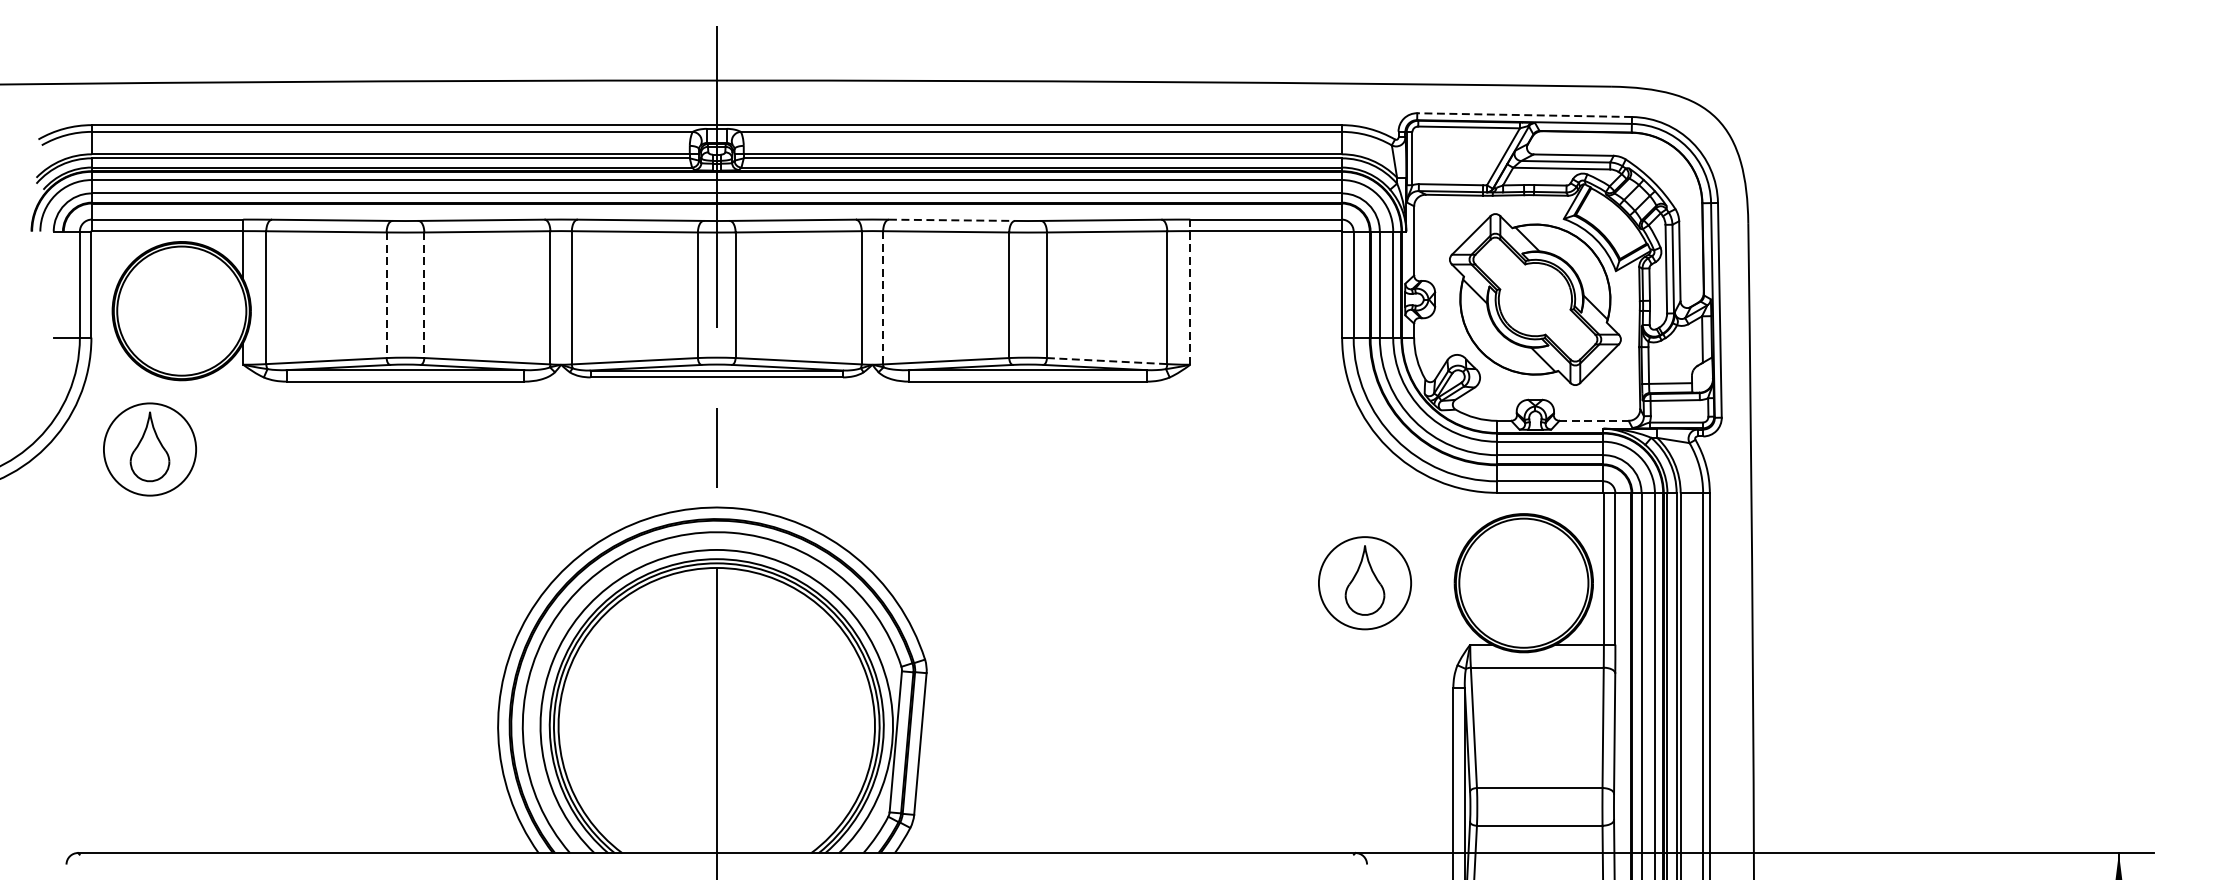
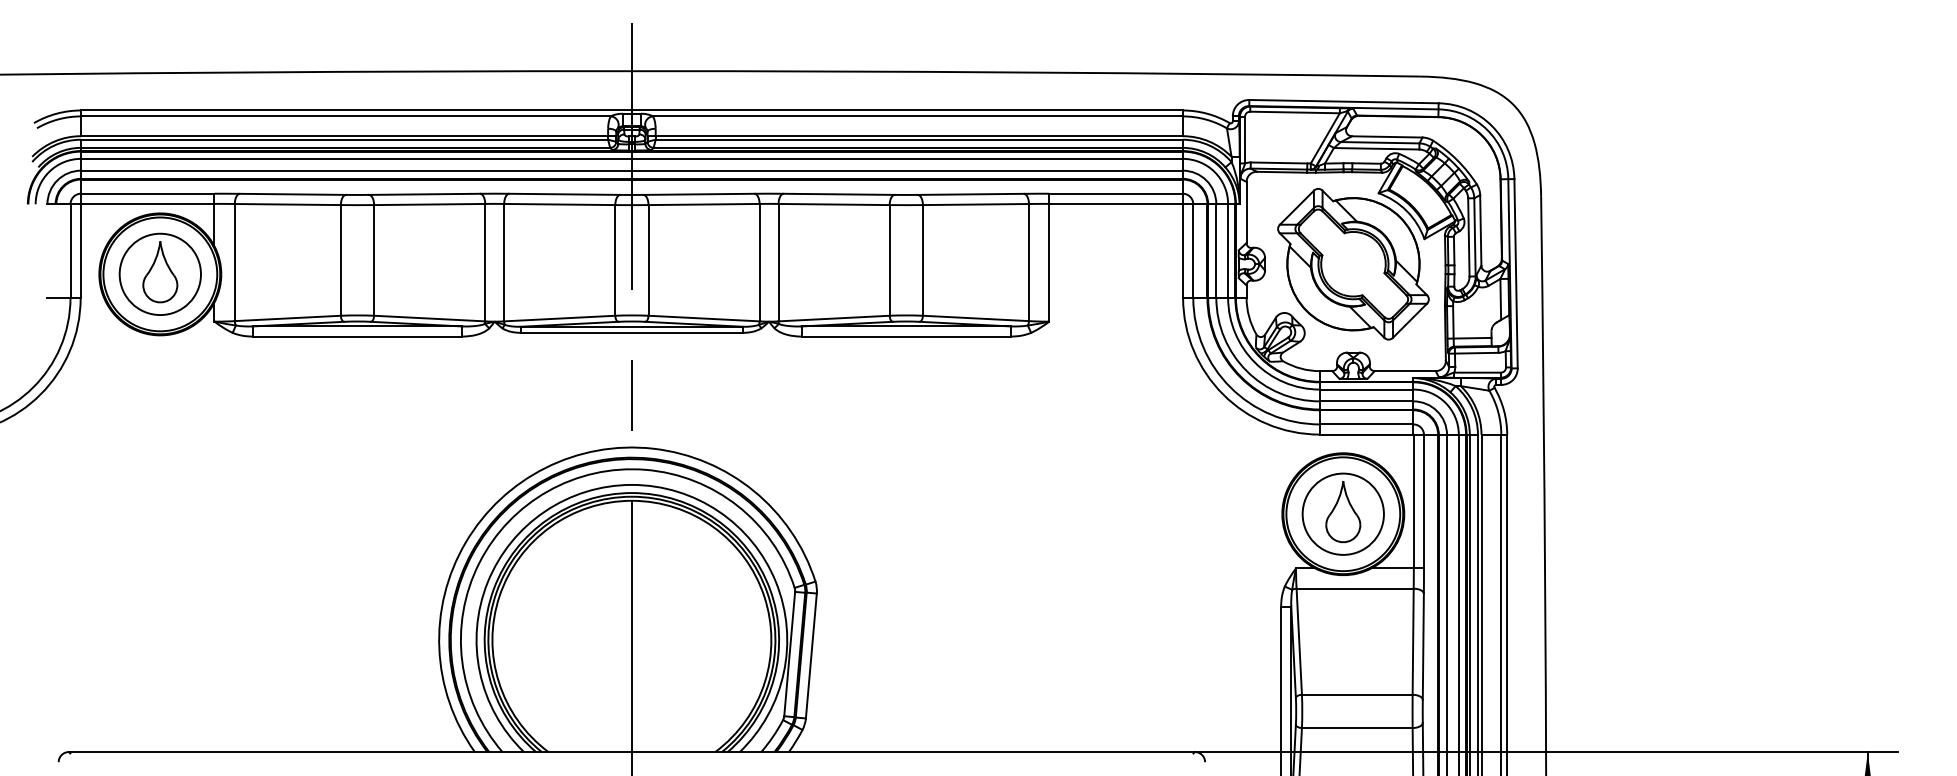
line: (1525, 114) -> (1344, 101), dashed -> solid
line: (952, 220) -> (839, 194), dashed -> solid
line: (1190, 291) -> (1049, 257), dashed -> solid
line: (386, 295) -> (340, 260), dashed -> solid
line: (424, 295) -> (374, 260), dashed -> solid
line: (883, 297) -> (778, 262), dashed -> solid
line: (1107, 361) -> (976, 318), dashed -> solid
line: (1594, 421) -> (1405, 371), dashed -> solid
part: (149, 448) -> (159, 273), moved
part: (1364, 582) -> (1342, 513), moved

